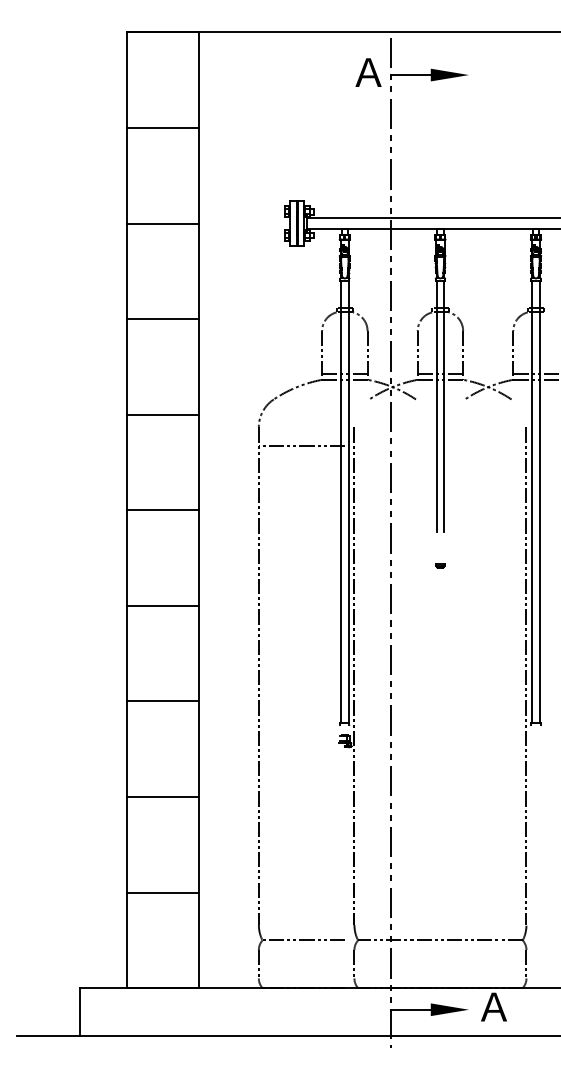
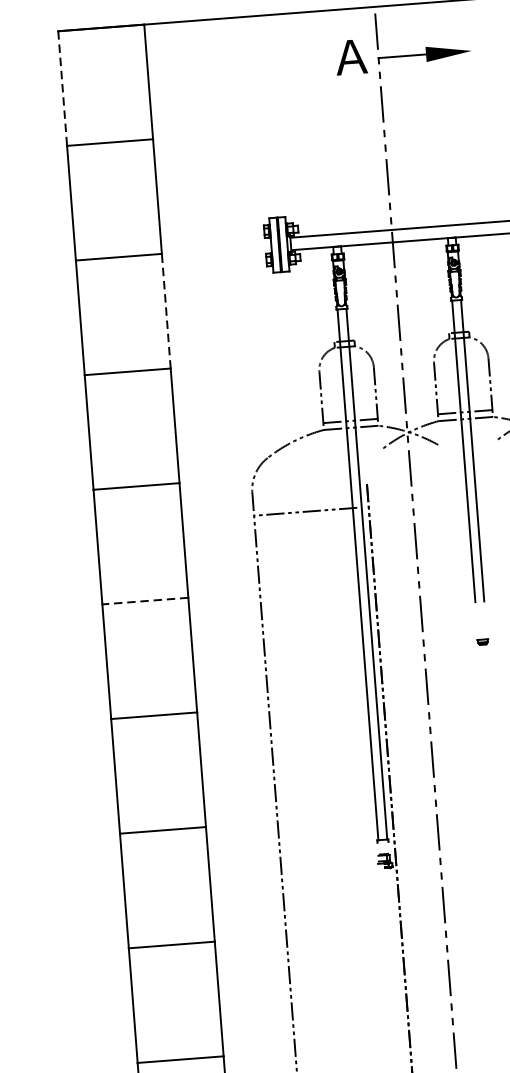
line: (127, 80) -> (62, 88), solid -> dashed
line: (199, 271) -> (166, 311), solid -> dashed
line: (163, 510) -> (145, 601), solid -> dashed

